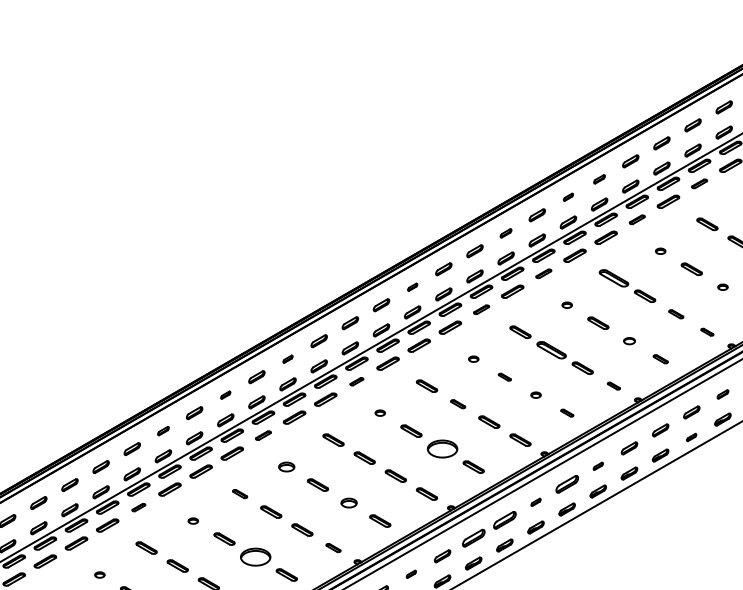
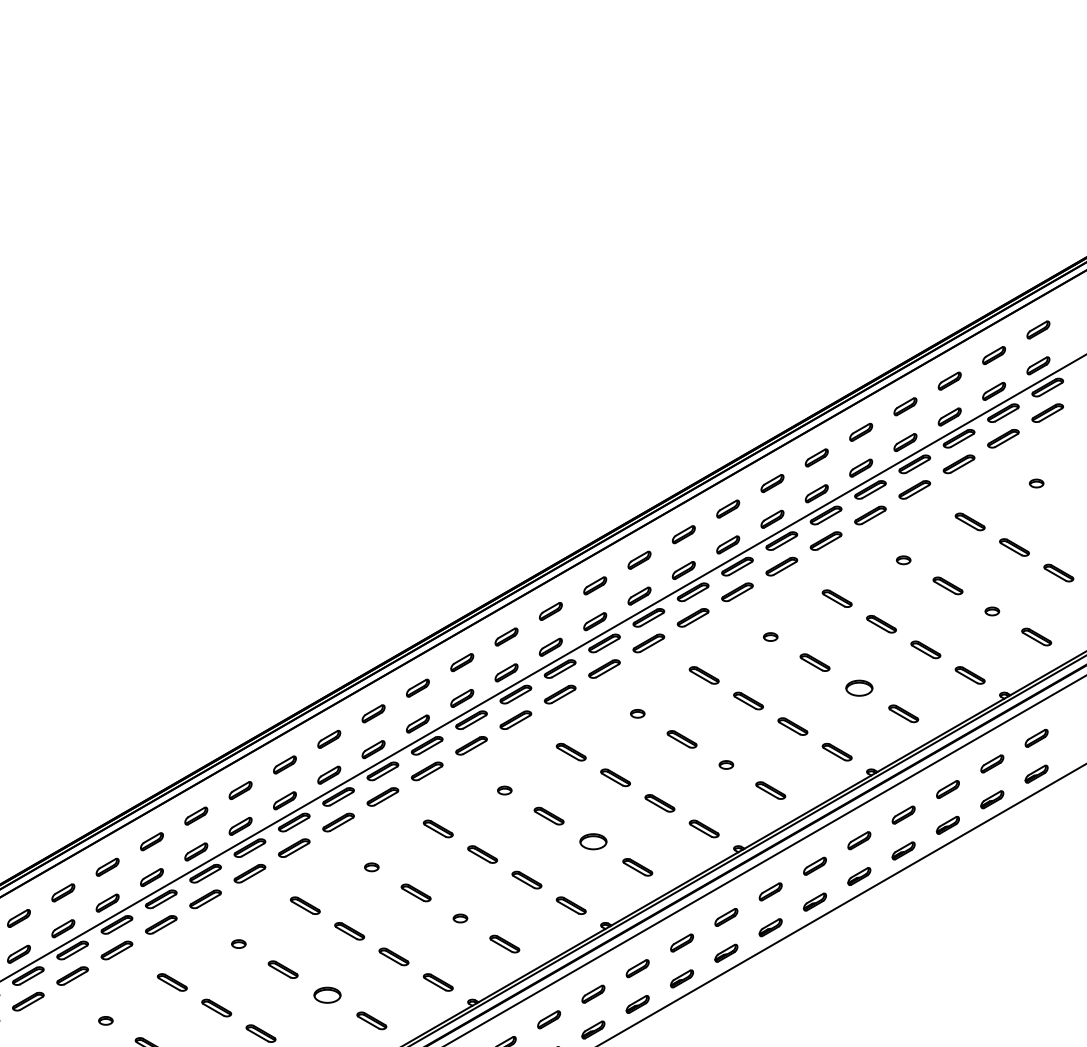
part: (599, 179) -> (816, 457), size x1.43
part: (699, 183) -> (958, 464), size x1.43
part: (568, 197) -> (772, 483), size x1.67
part: (637, 219) -> (870, 515), size x1.43
part: (505, 233) -> (683, 534), size x1.43
part: (543, 273) -> (737, 592), size x1.43
part: (613, 278) -> (836, 598), size x0.71
part: (412, 287) -> (550, 611), size x1.67
part: (481, 309) -> (648, 643), size x1.43
part: (675, 313) -> (925, 649), size x1.43
part: (706, 332) -> (969, 675), size x1.67
part: (629, 340) -> (859, 687), size x1.67
part: (551, 349) -> (748, 700), size x0.71
part: (287, 358) -> (373, 713), size x1.67
part: (660, 358) -> (903, 713), size x1.43
part: (504, 377) -> (681, 739), size x1.67
part: (356, 381) -> (471, 745), size x1.67
part: (613, 385) -> (836, 751), size x1.67
part: (225, 394) -> (284, 764), size x1.67
part: (723, 394) -> (992, 763), size x1.43
part: (458, 403) -> (615, 777), size x1.43
part: (567, 413) -> (770, 790), size x1.67
part: (163, 430) -> (196, 815), size x1.43
part: (263, 435) -> (338, 822), size x1.43
part: (691, 437) -> (947, 824), size x1.67
part: (442, 448) -> (593, 841), size x0.62
part: (597, 465) -> (814, 865), size x1.67
part: (286, 467) -> (371, 867), size x0.62
part: (567, 484) -> (770, 891), size x0.71
part: (240, 493) -> (305, 905), size x1.43
part: (536, 502) -> (726, 917), size x1.67
part: (349, 503) -> (460, 918), size x0.62
part: (138, 507) -> (161, 924), size x1.67
part: (504, 519) -> (681, 942), size x0.71
part: (473, 538) -> (637, 968), size x0.71
part: (332, 548) -> (437, 982), size x1.43
part: (255, 556) -> (327, 994), size x0.62
part: (411, 574) -> (548, 1019), size x1.67

